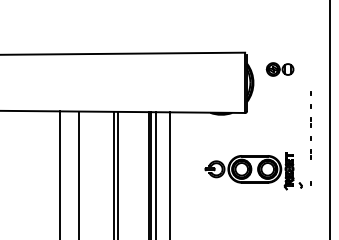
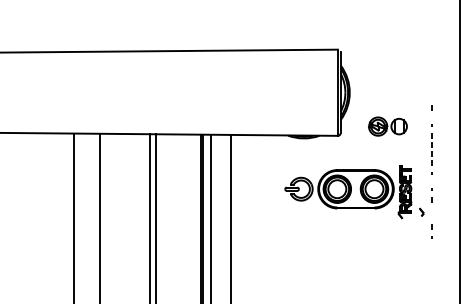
part: (279, 69) -> (386, 126), moved
part: (253, 171) -> (354, 192), moved

